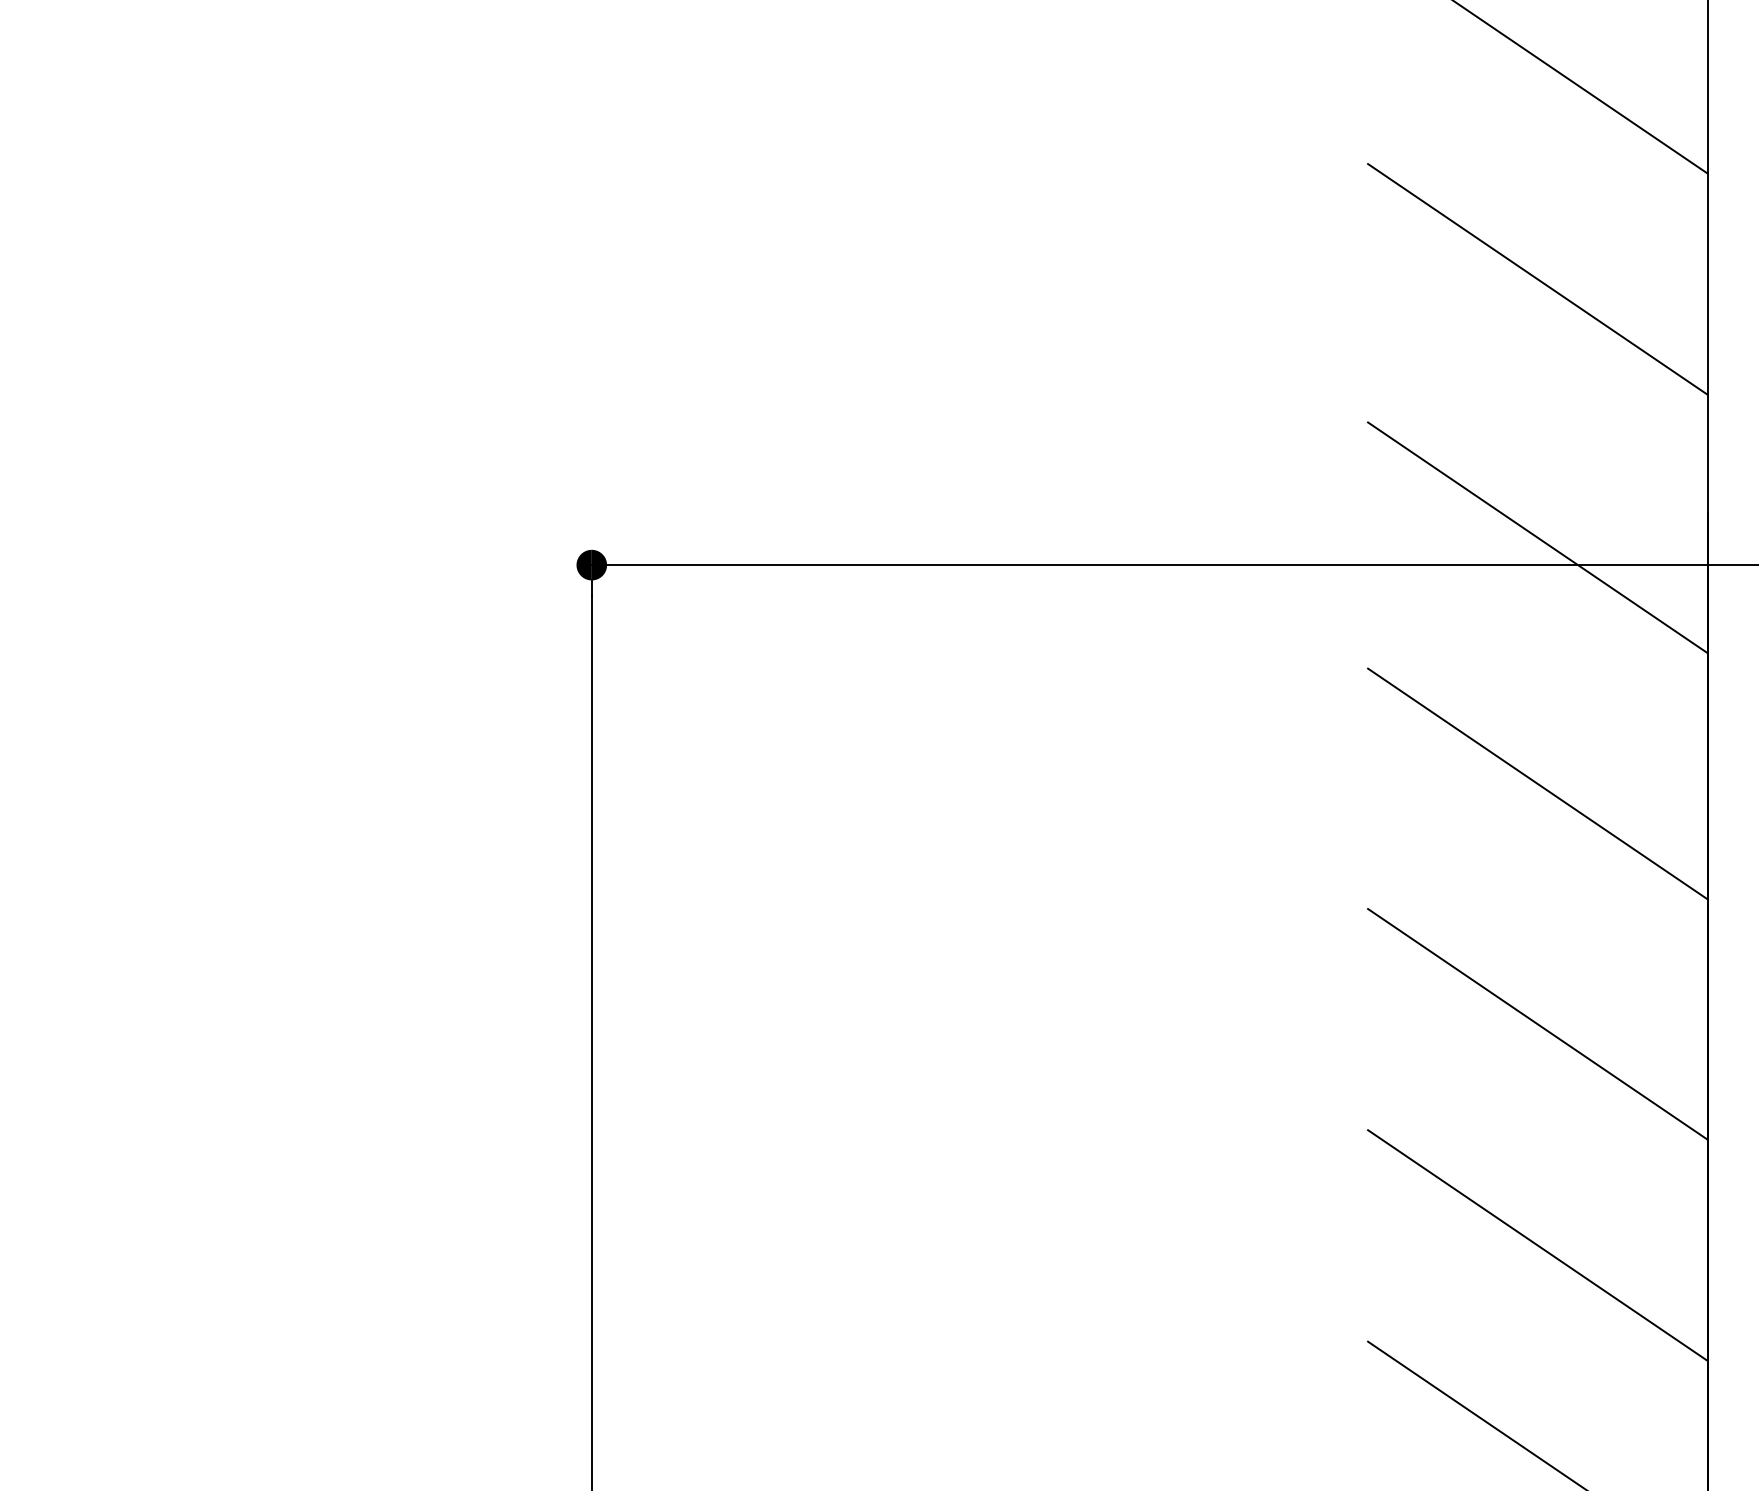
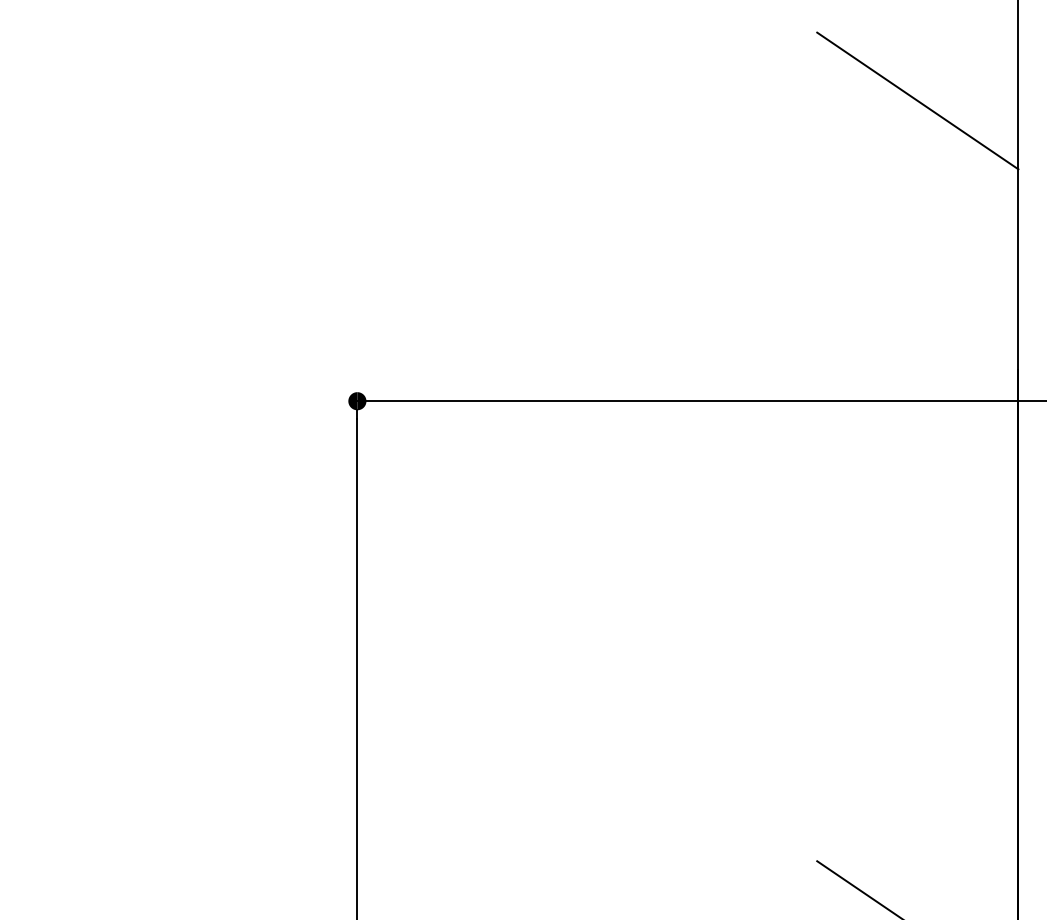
line: (1537, 278) -> (917, 231), removed
line: (1537, 536) -> (917, 384), removed
line: (1537, 783) -> (917, 530), removed
line: (1537, 1023) -> (917, 672), removed
line: (1537, 1244) -> (917, 803), removed

